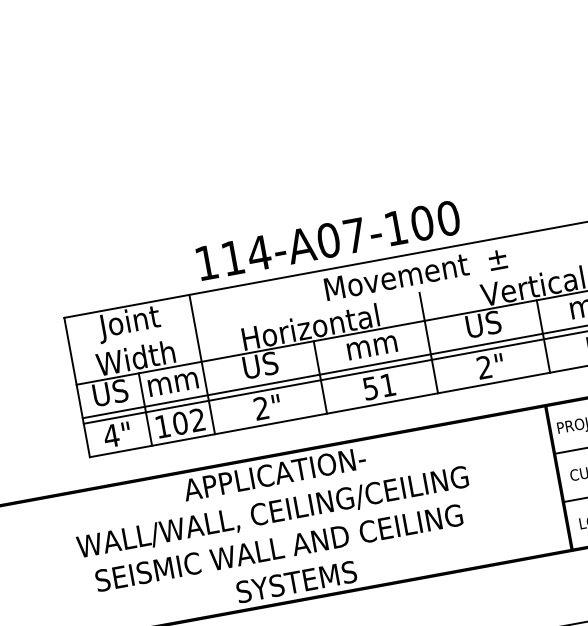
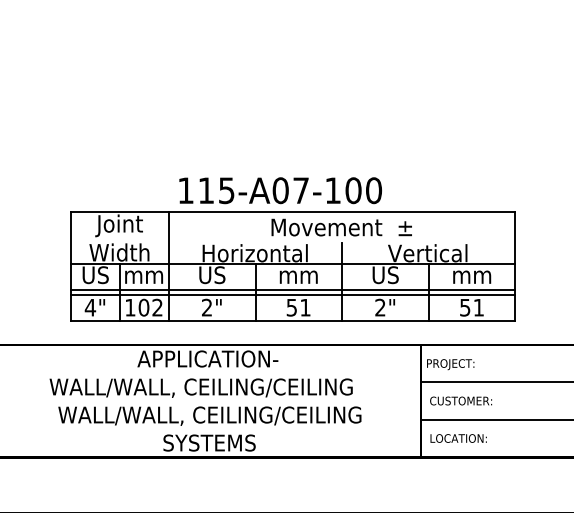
text: (258, 253) -> (226, 190), 114-A07-100 -> 115-A07-100
text: (290, 546) -> (209, 415), SEISMIC WALL AND CEILING -> WALL/WALL, CEILING/CEILING

